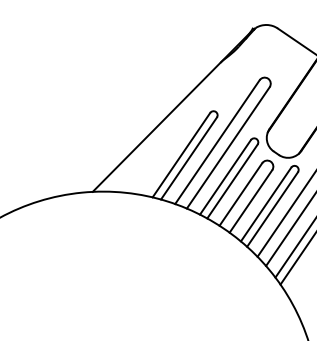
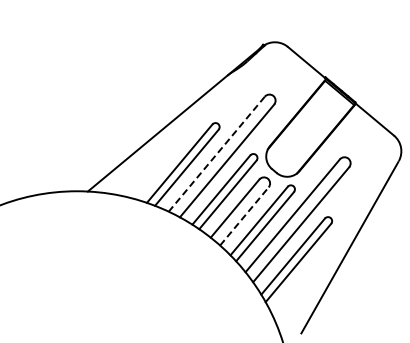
line: (217, 142) -> (216, 154), solid -> dashed
line: (251, 201) -> (244, 216), solid -> dashed

